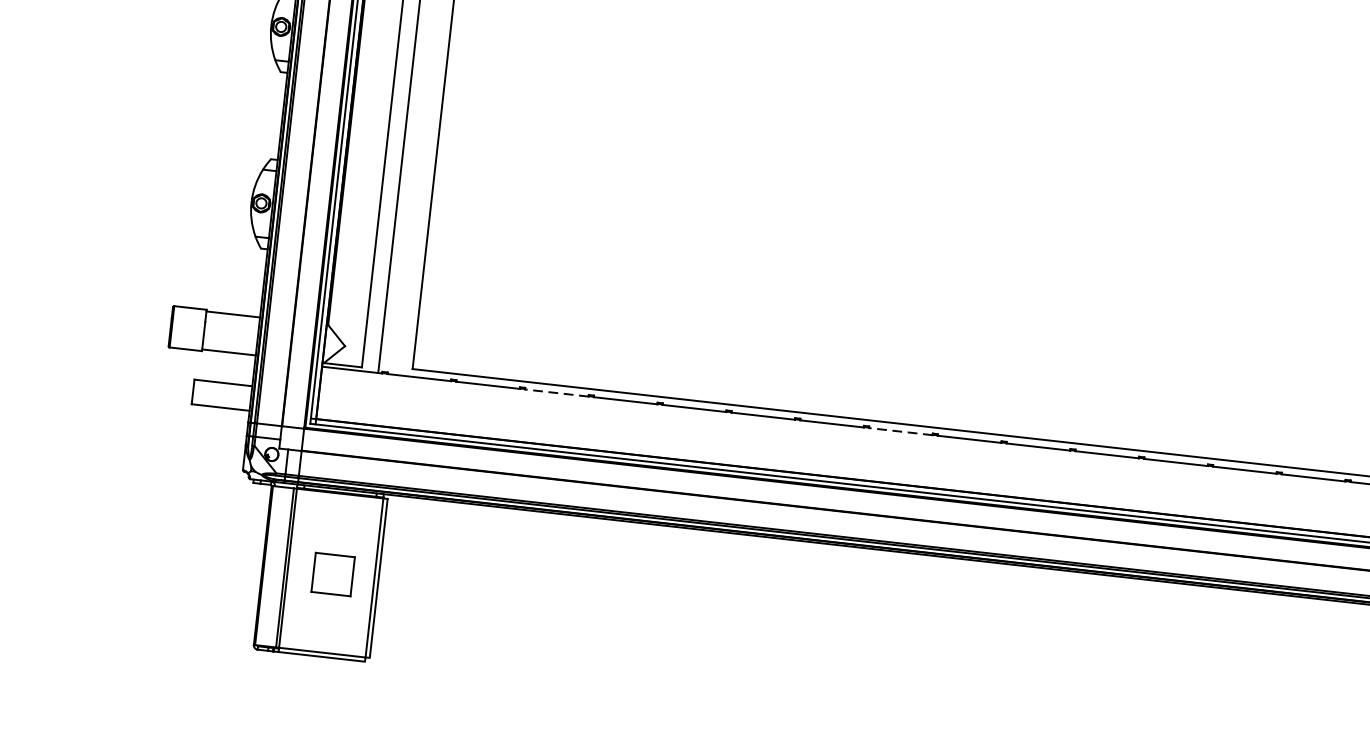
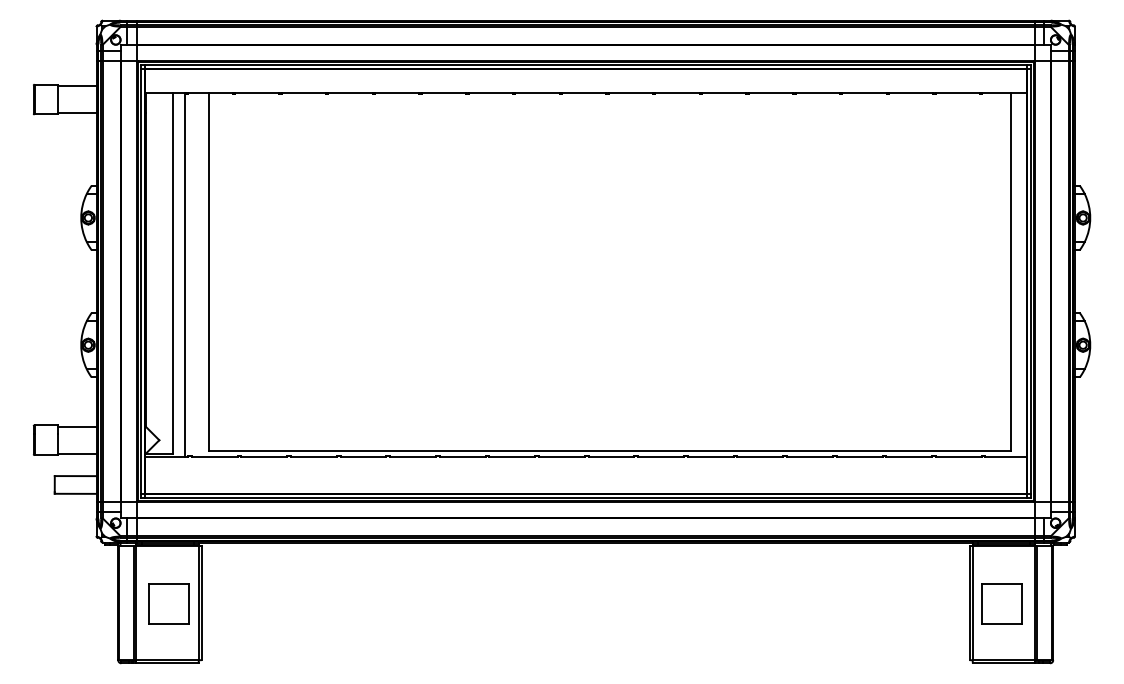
line: (556, 392) -> (313, 456), dashed -> solid
line: (900, 431) -> (561, 456), dashed -> solid
part: (332, 574) -> (168, 603), size x1.43

